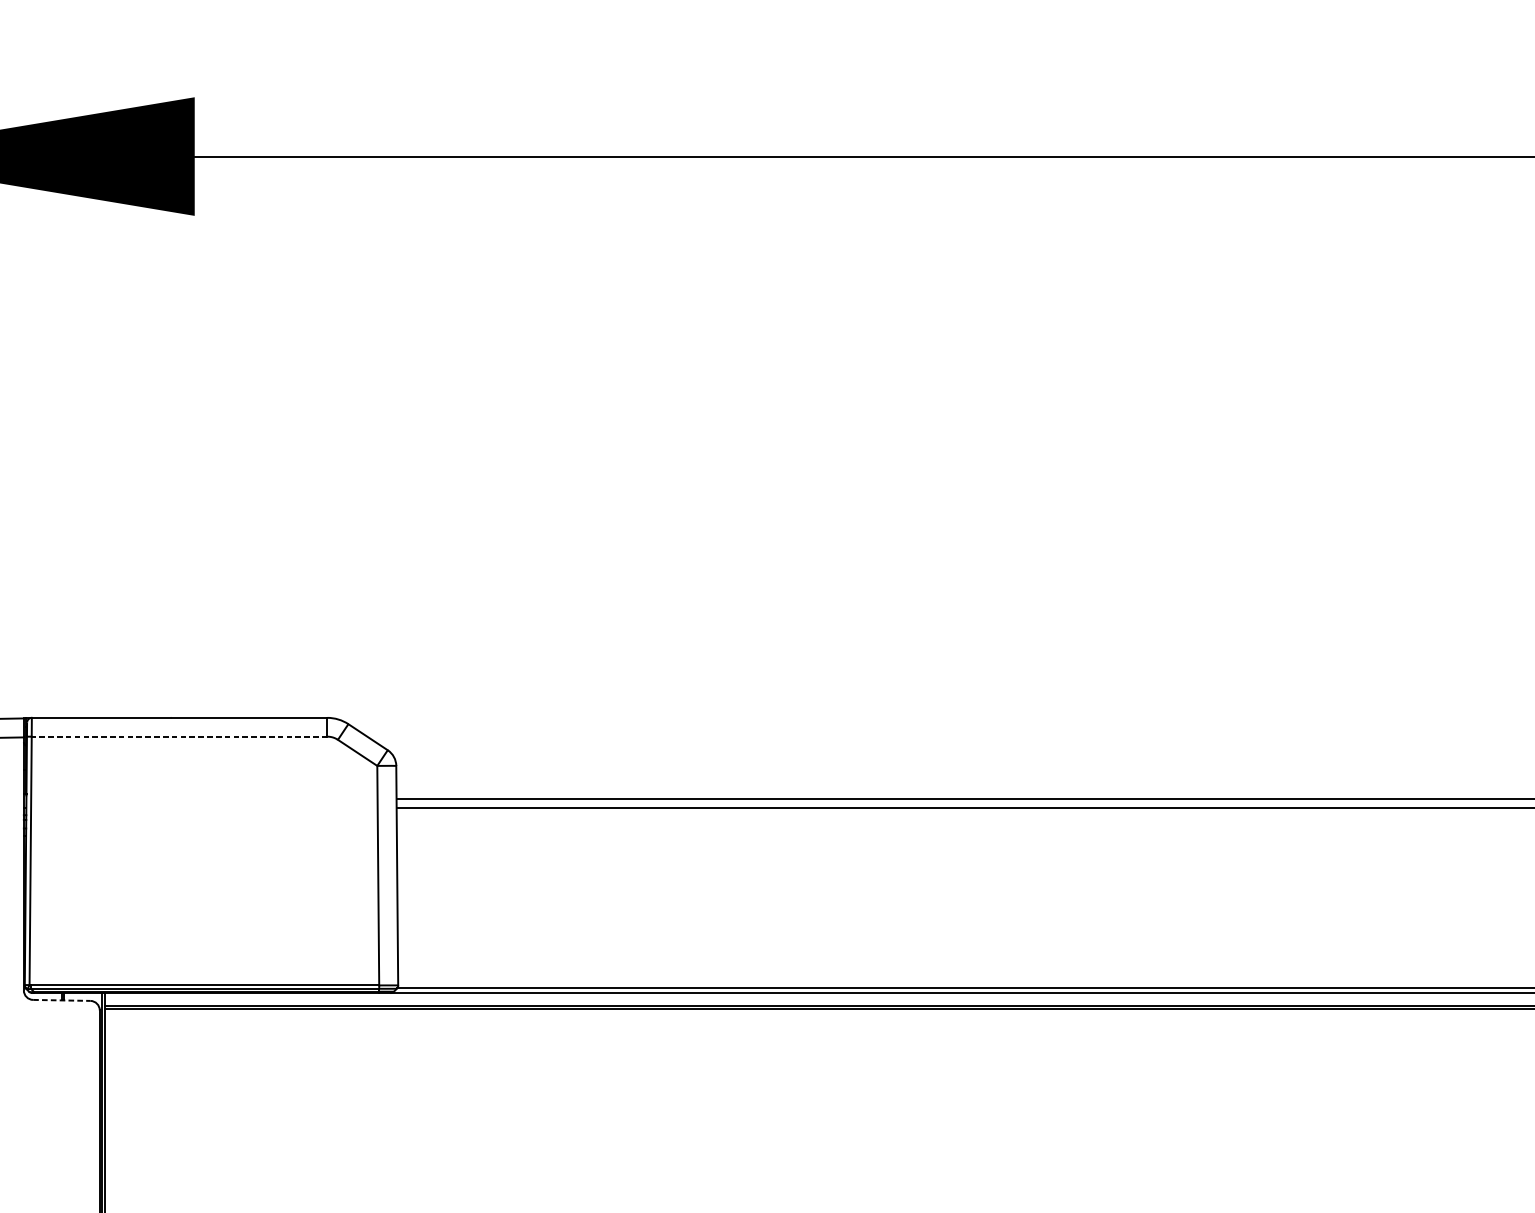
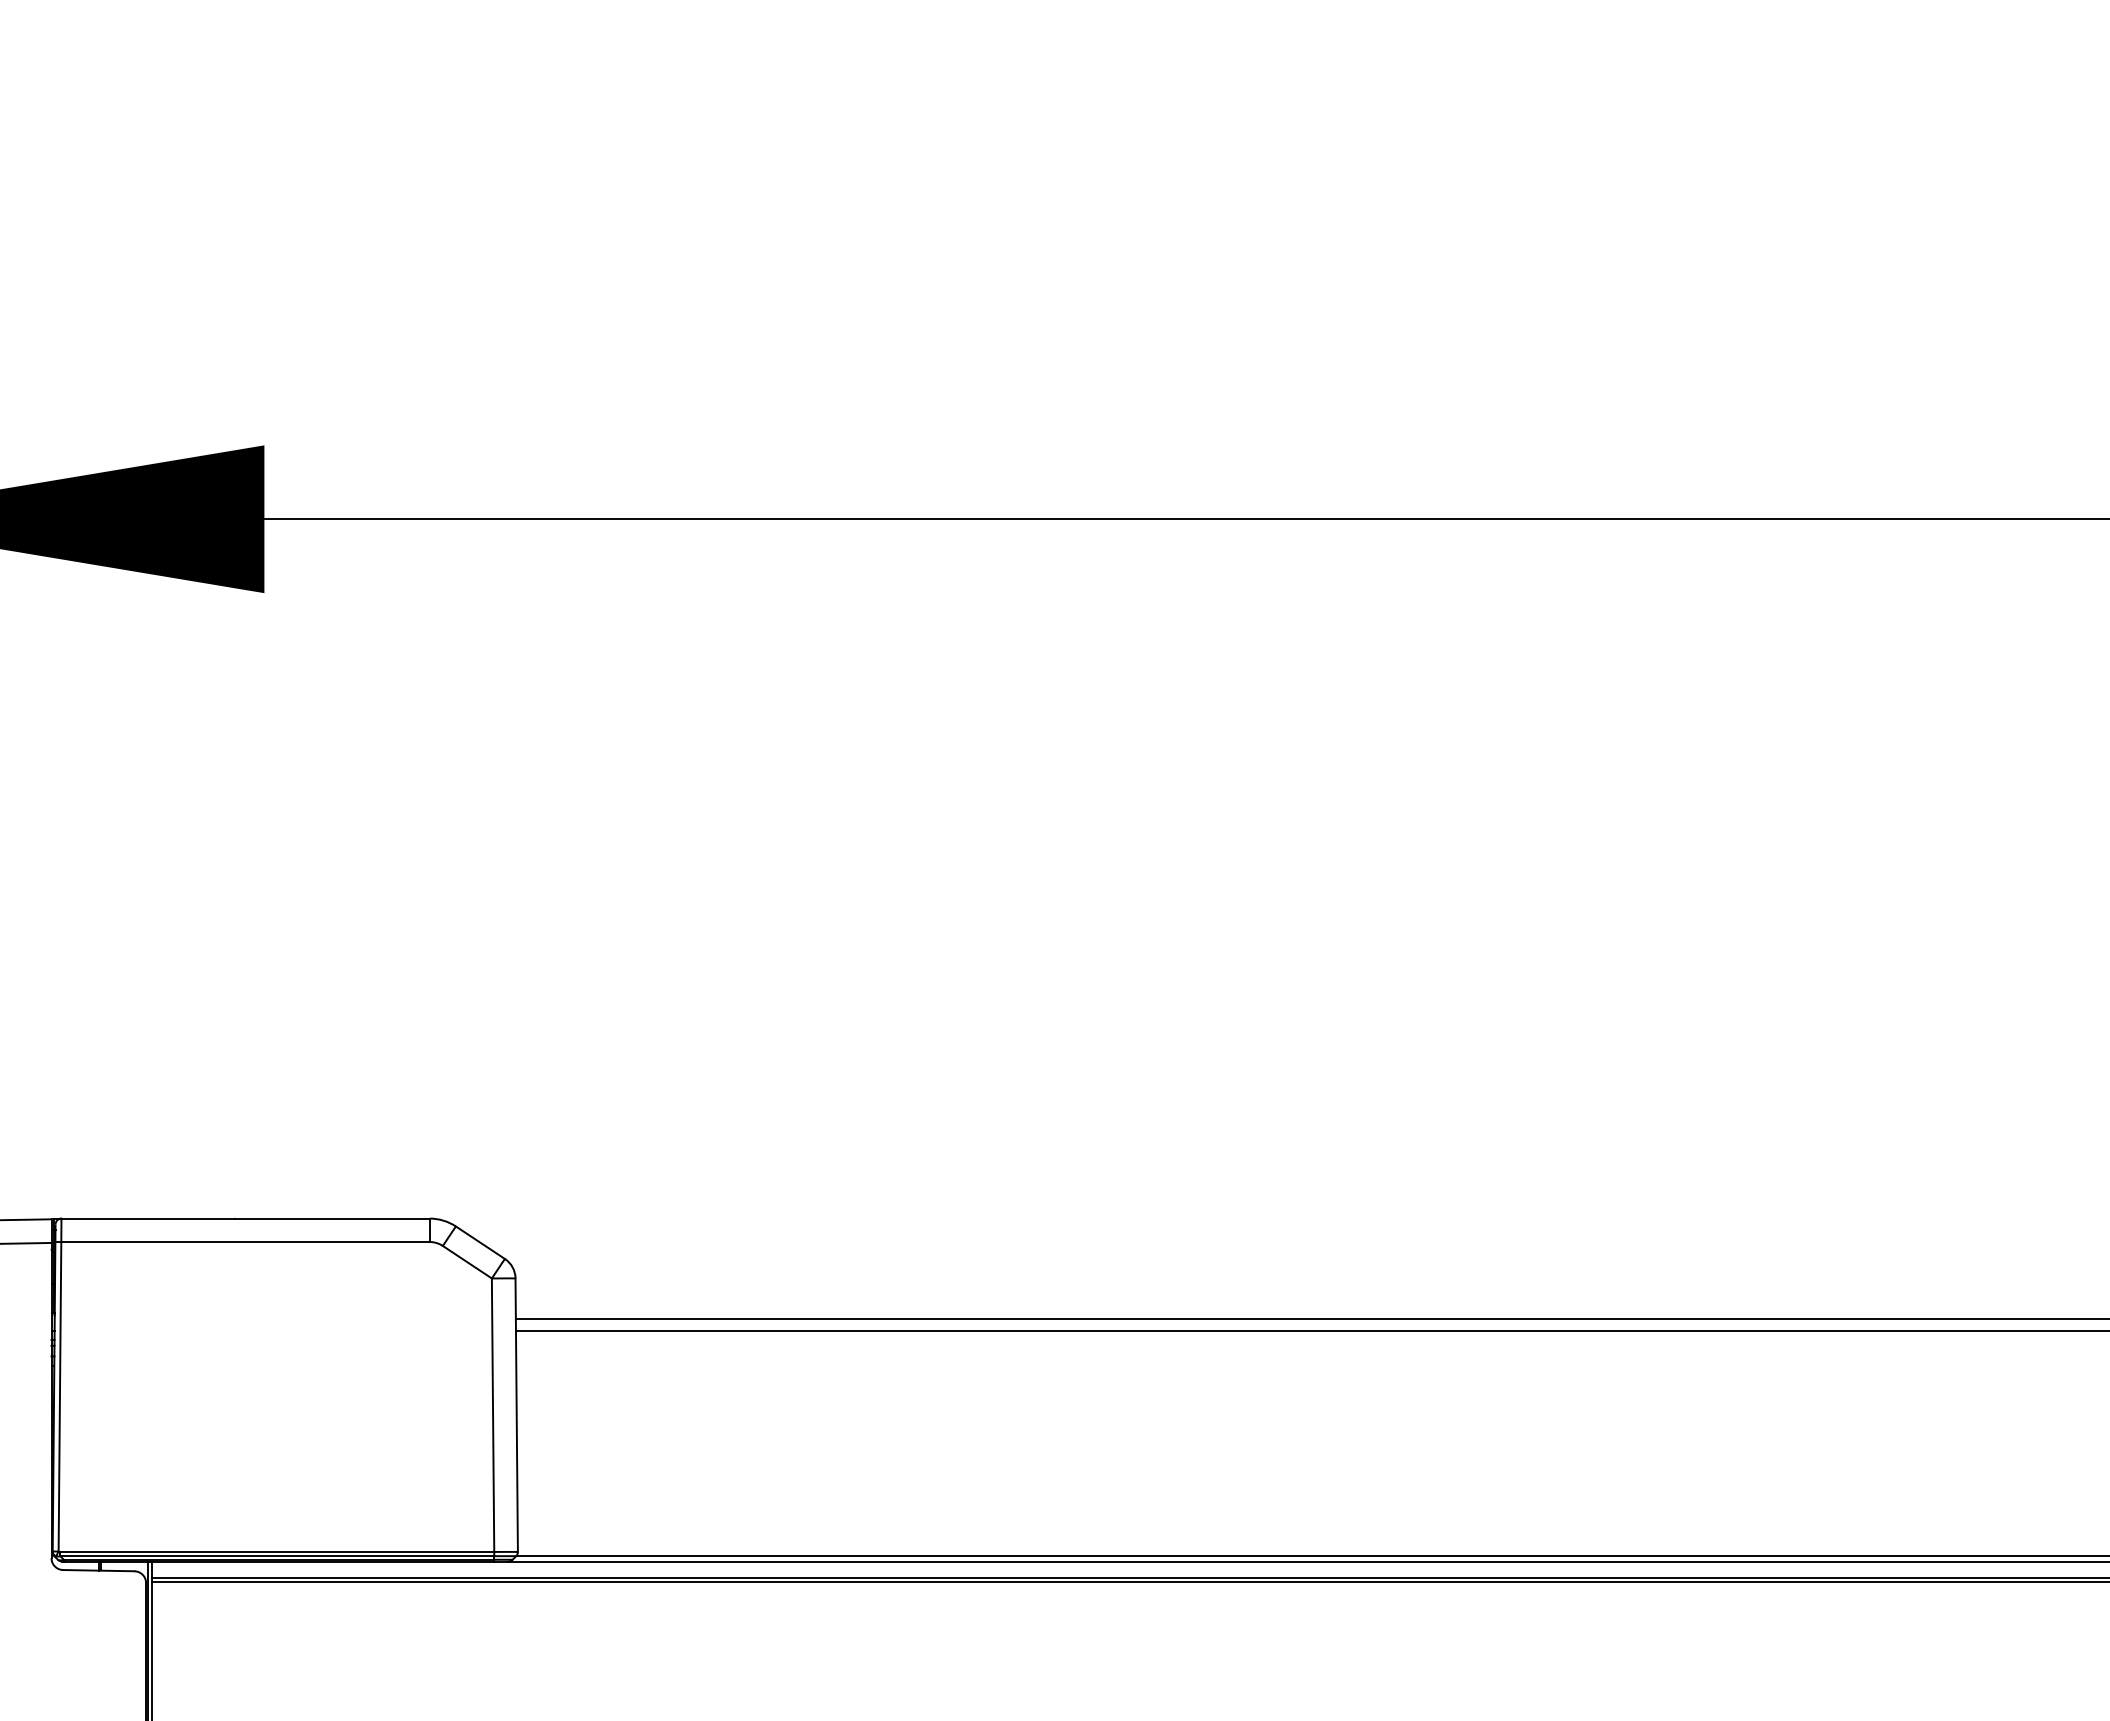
line: (179, 737) -> (245, 1242), dashed -> solid
line: (61, 1000) -> (98, 1570), dashed -> solid

